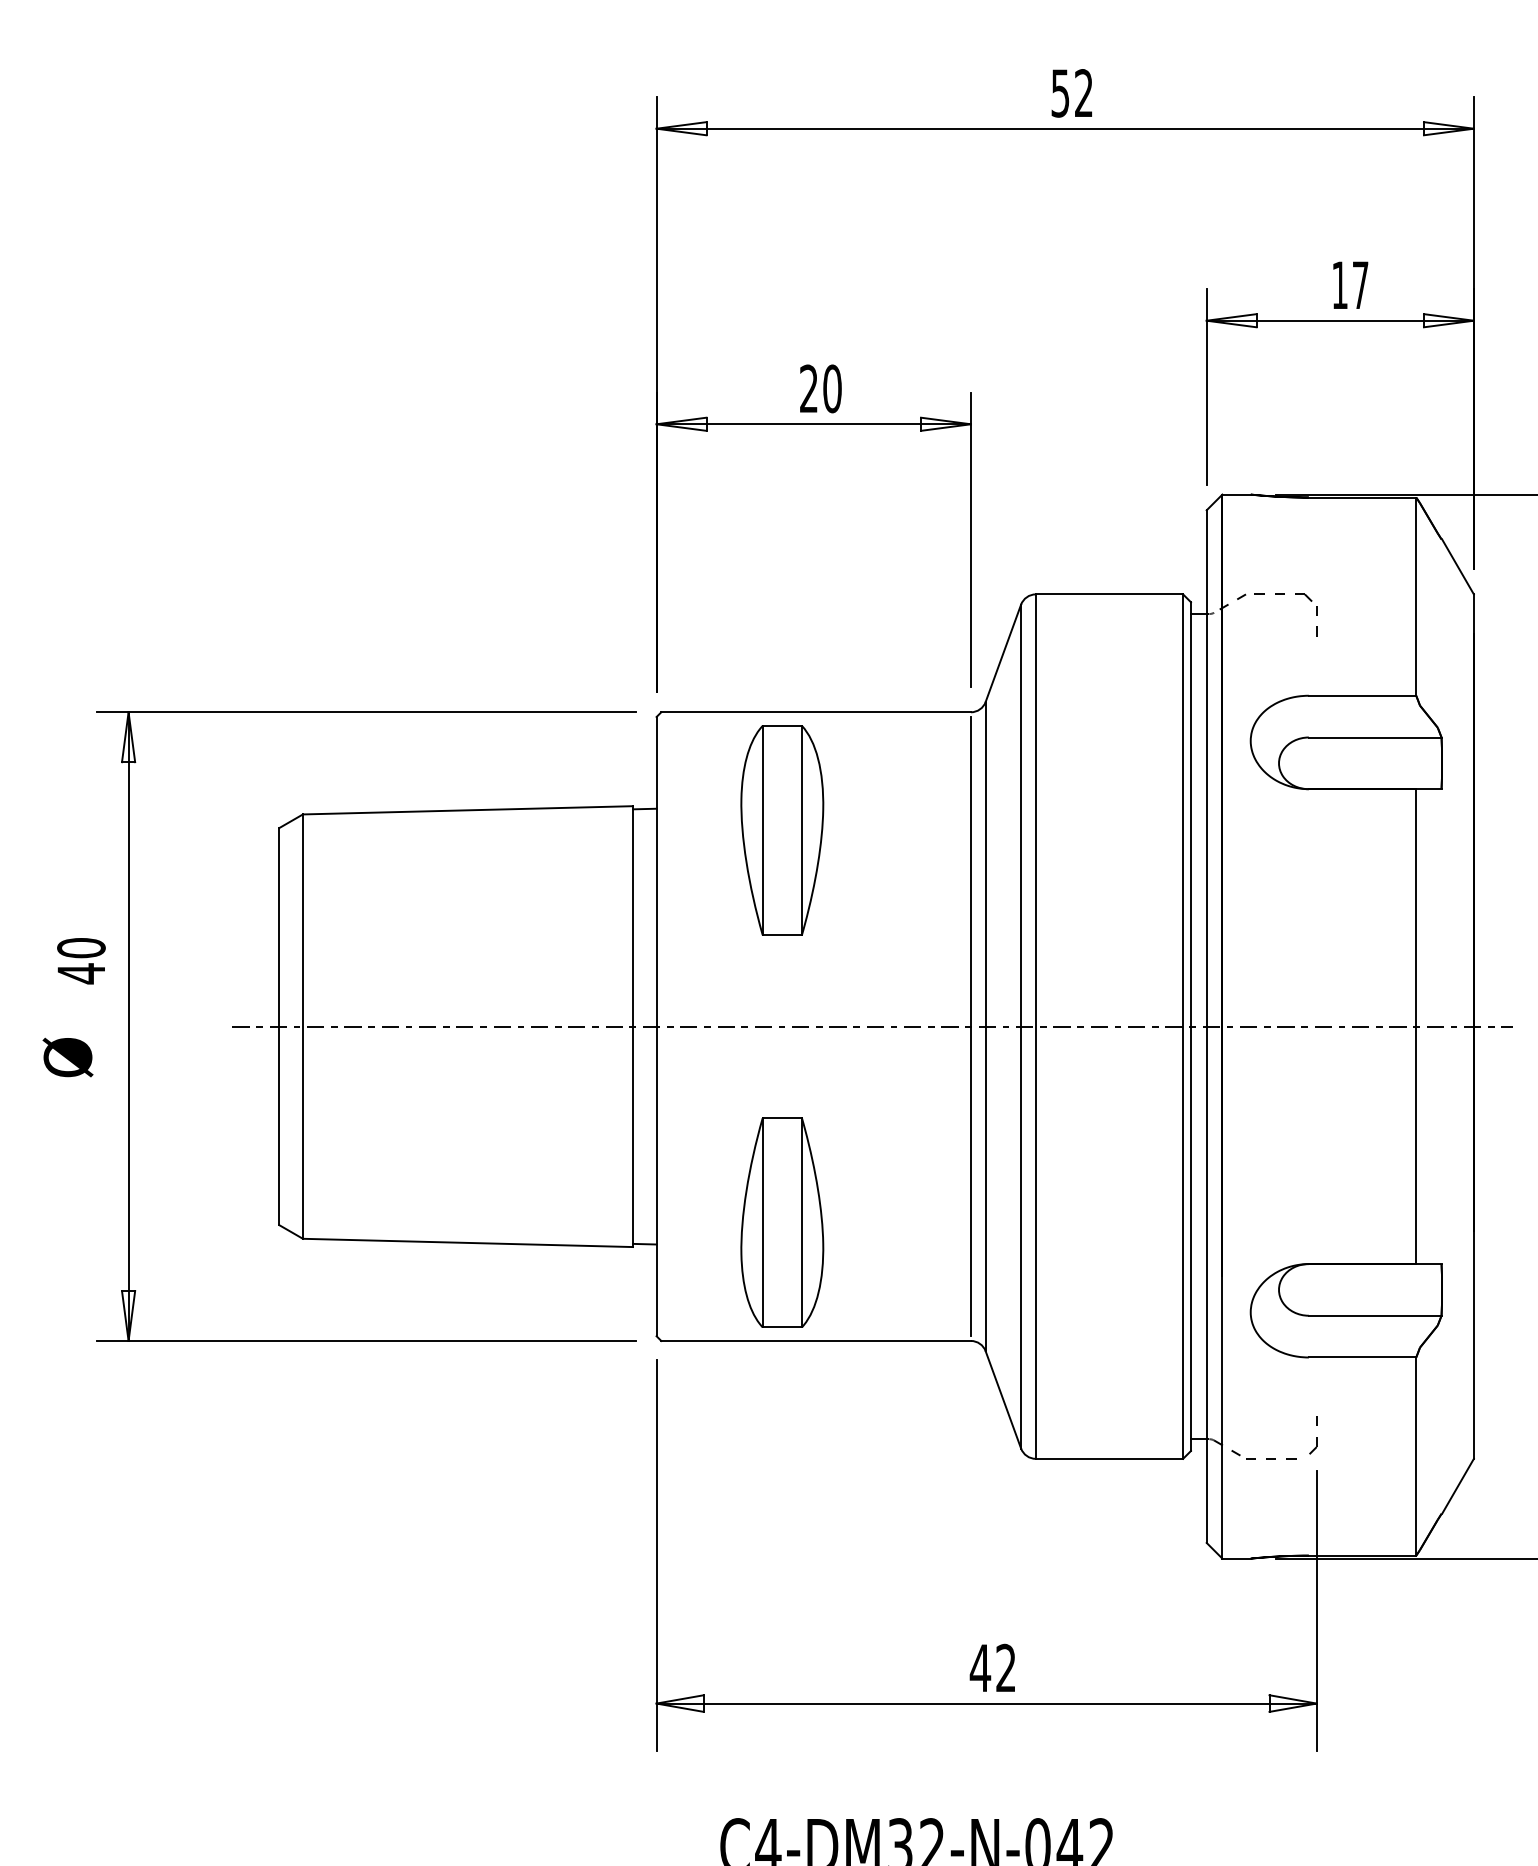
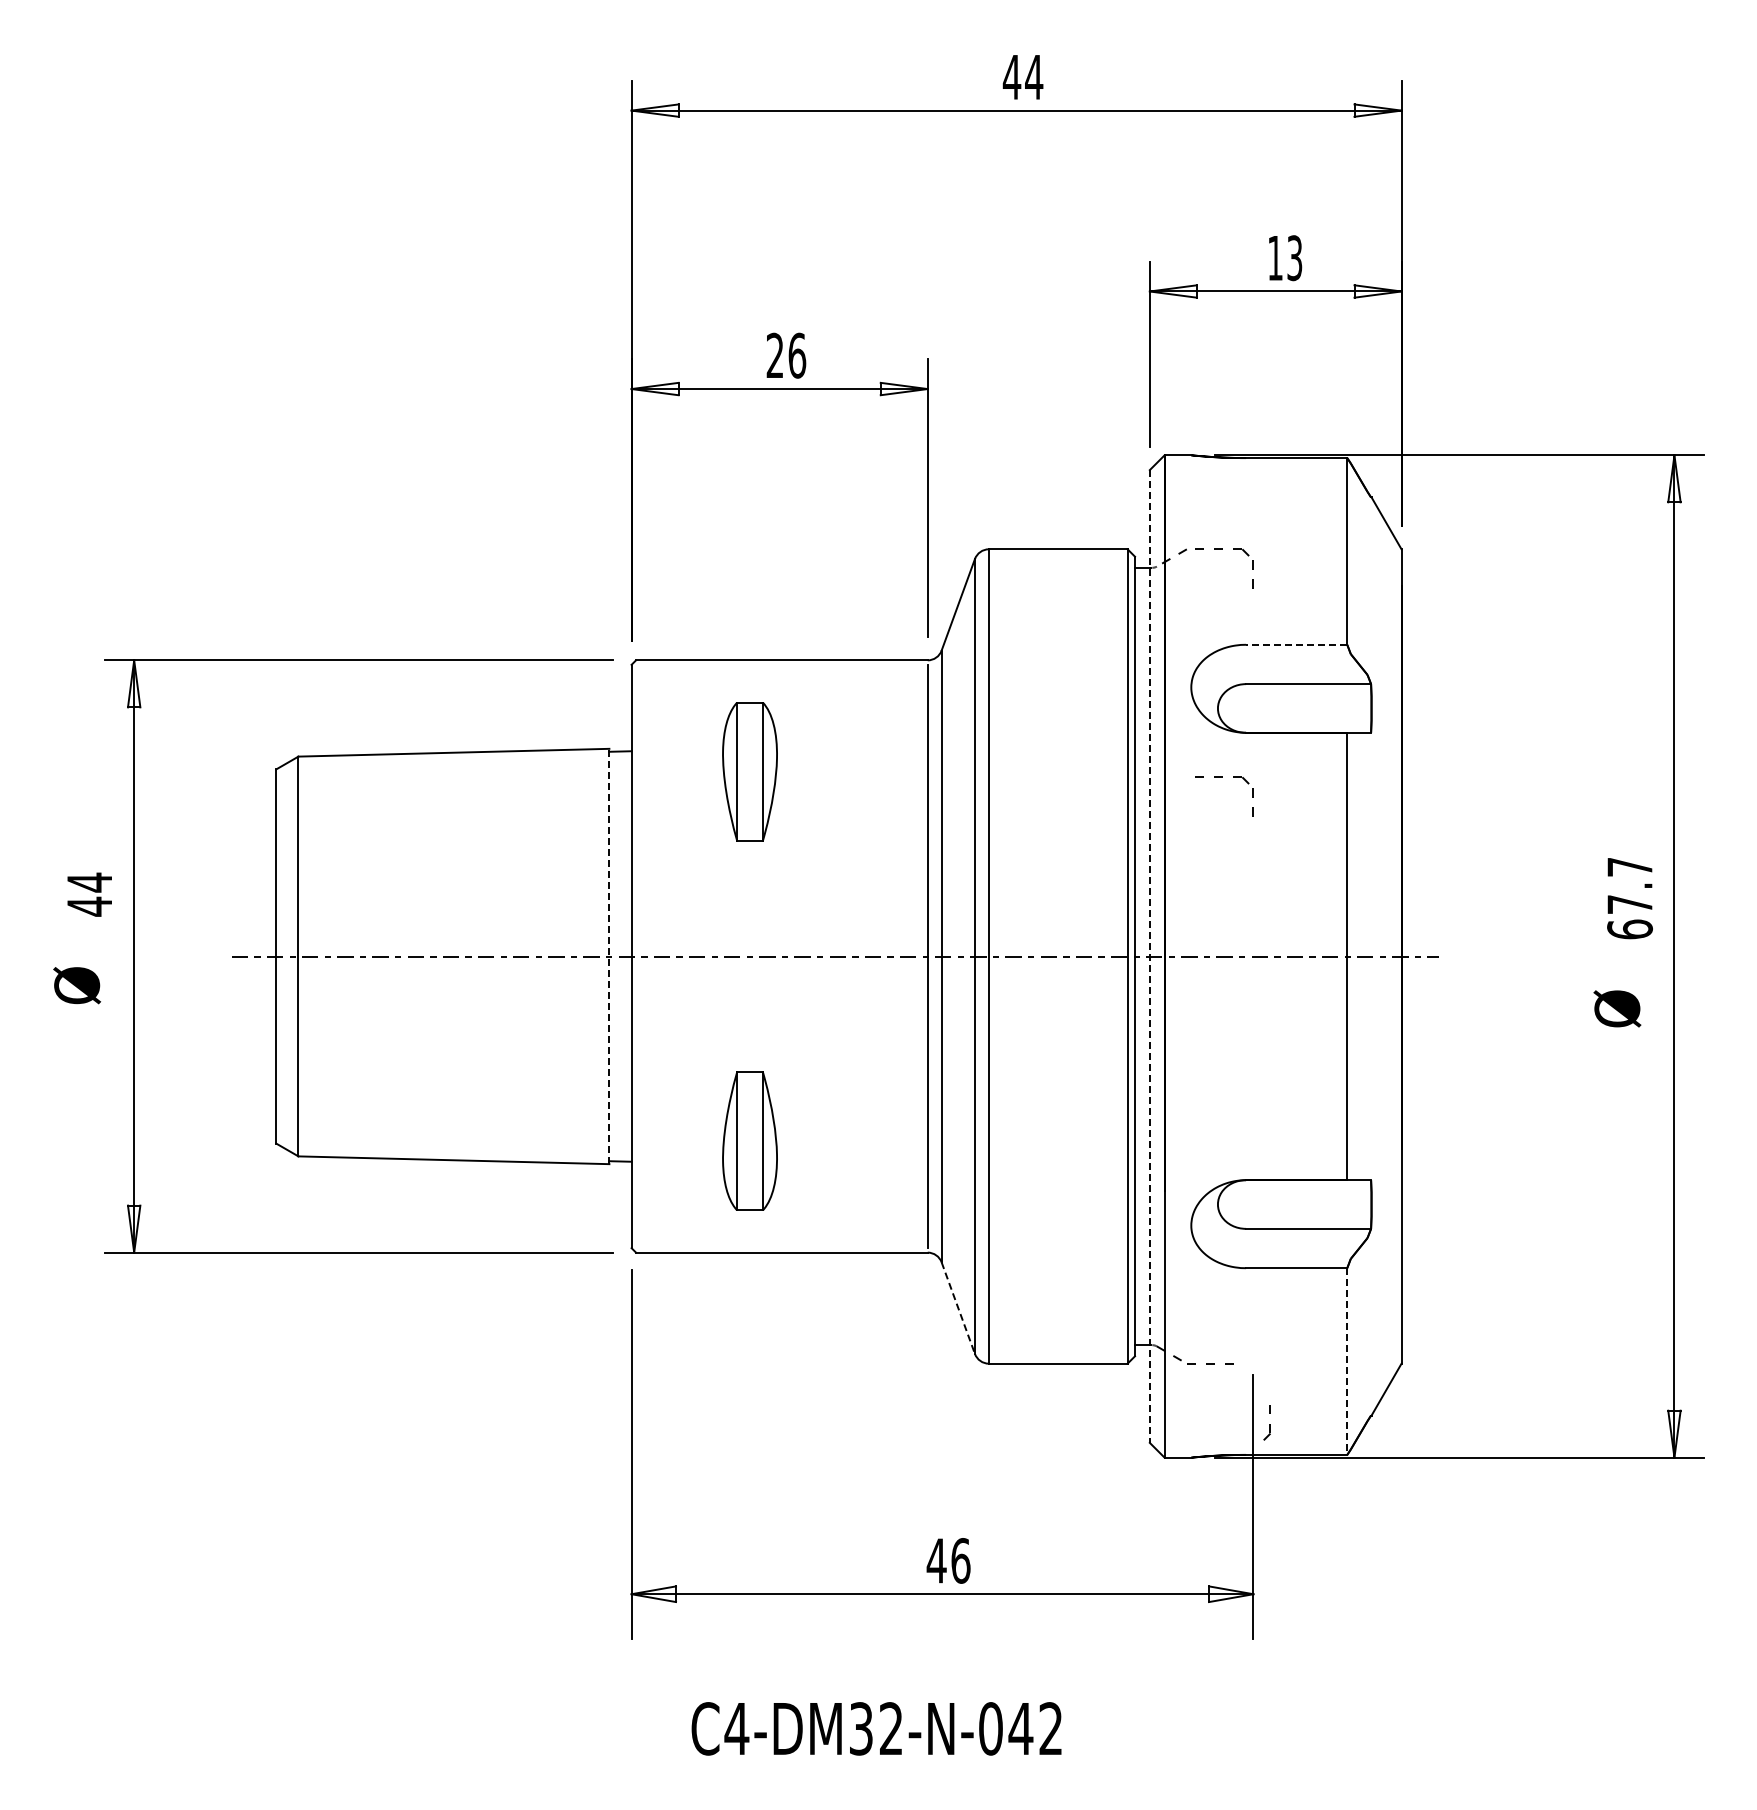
text: (1071, 93) -> (1022, 77), 52 -> 44
text: (1360, 285) -> (1294, 258), 17 -> 13
text: (832, 388) -> (797, 355), 20 -> 26
line: (1362, 695) -> (1296, 644), solid -> dashed
part: (781, 830) -> (749, 771), size x0.7
part: (1283, 836) -> (1222, 777), added
text: (81, 948) -> (89, 882), 40 -> 44
line: (633, 1026) -> (609, 956), solid -> dashed
line: (1206, 1027) -> (1149, 957), solid -> dashed
part: (781, 1223) -> (749, 1141), size x0.7
line: (1003, 1400) -> (958, 1308), solid -> dashed
part: (1312, 1435) -> (1266, 1422), moved
line: (1416, 1457) -> (1347, 1362), solid -> dashed
text: (1005, 1667) -> (960, 1560), 42 -> 46

